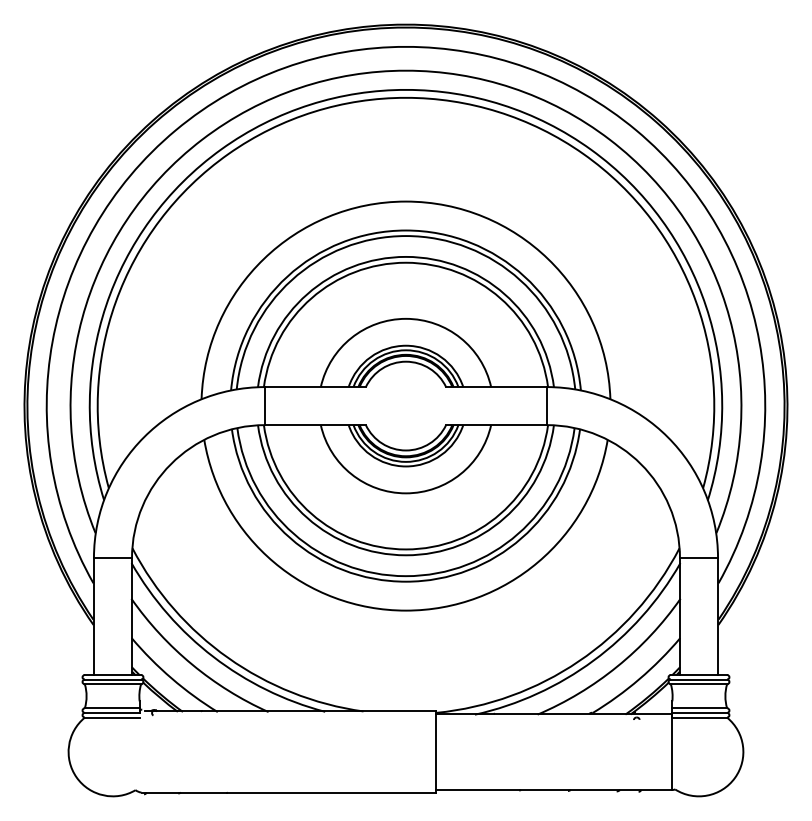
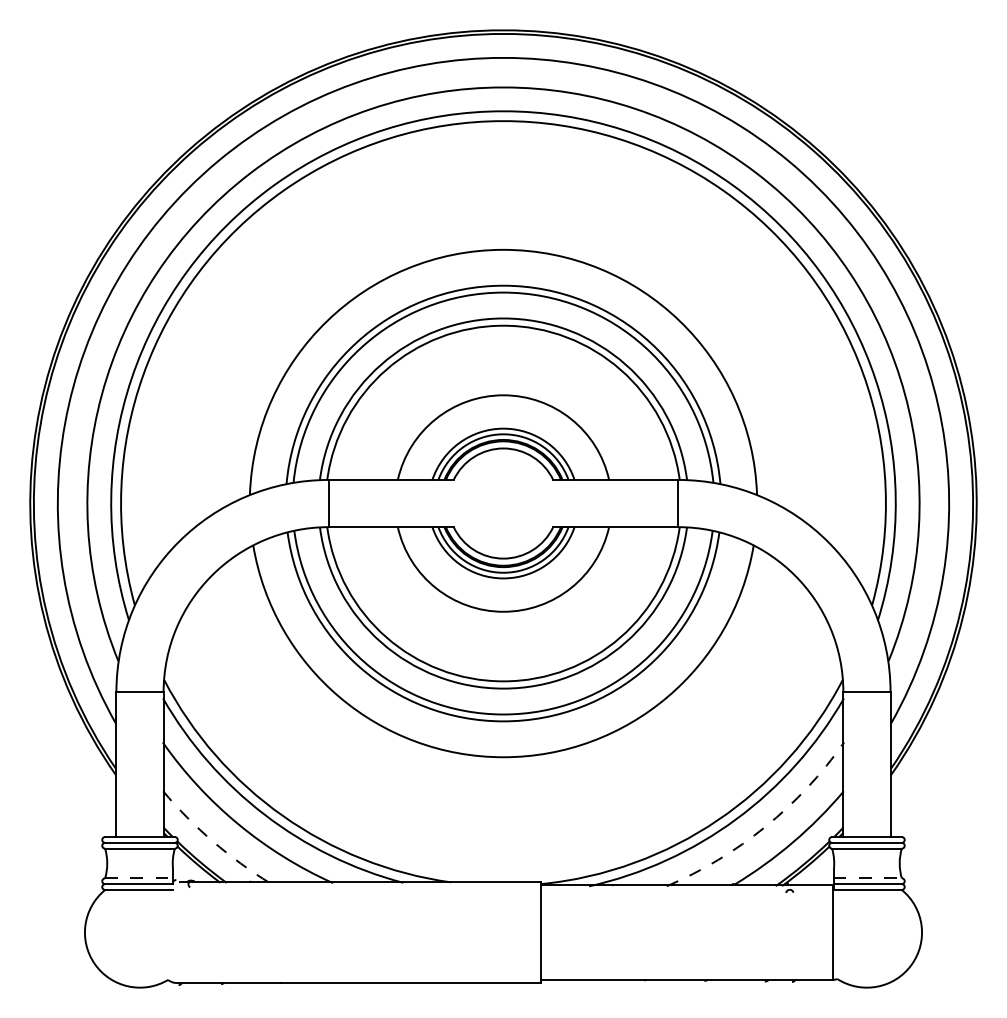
arc: (617, 666) -> (765, 826), solid -> dashed
arc: (171, 678) -> (212, 841), solid -> dashed
line: (112, 708) -> (139, 878), solid -> dashed
line: (700, 708) -> (868, 878), solid -> dashed

